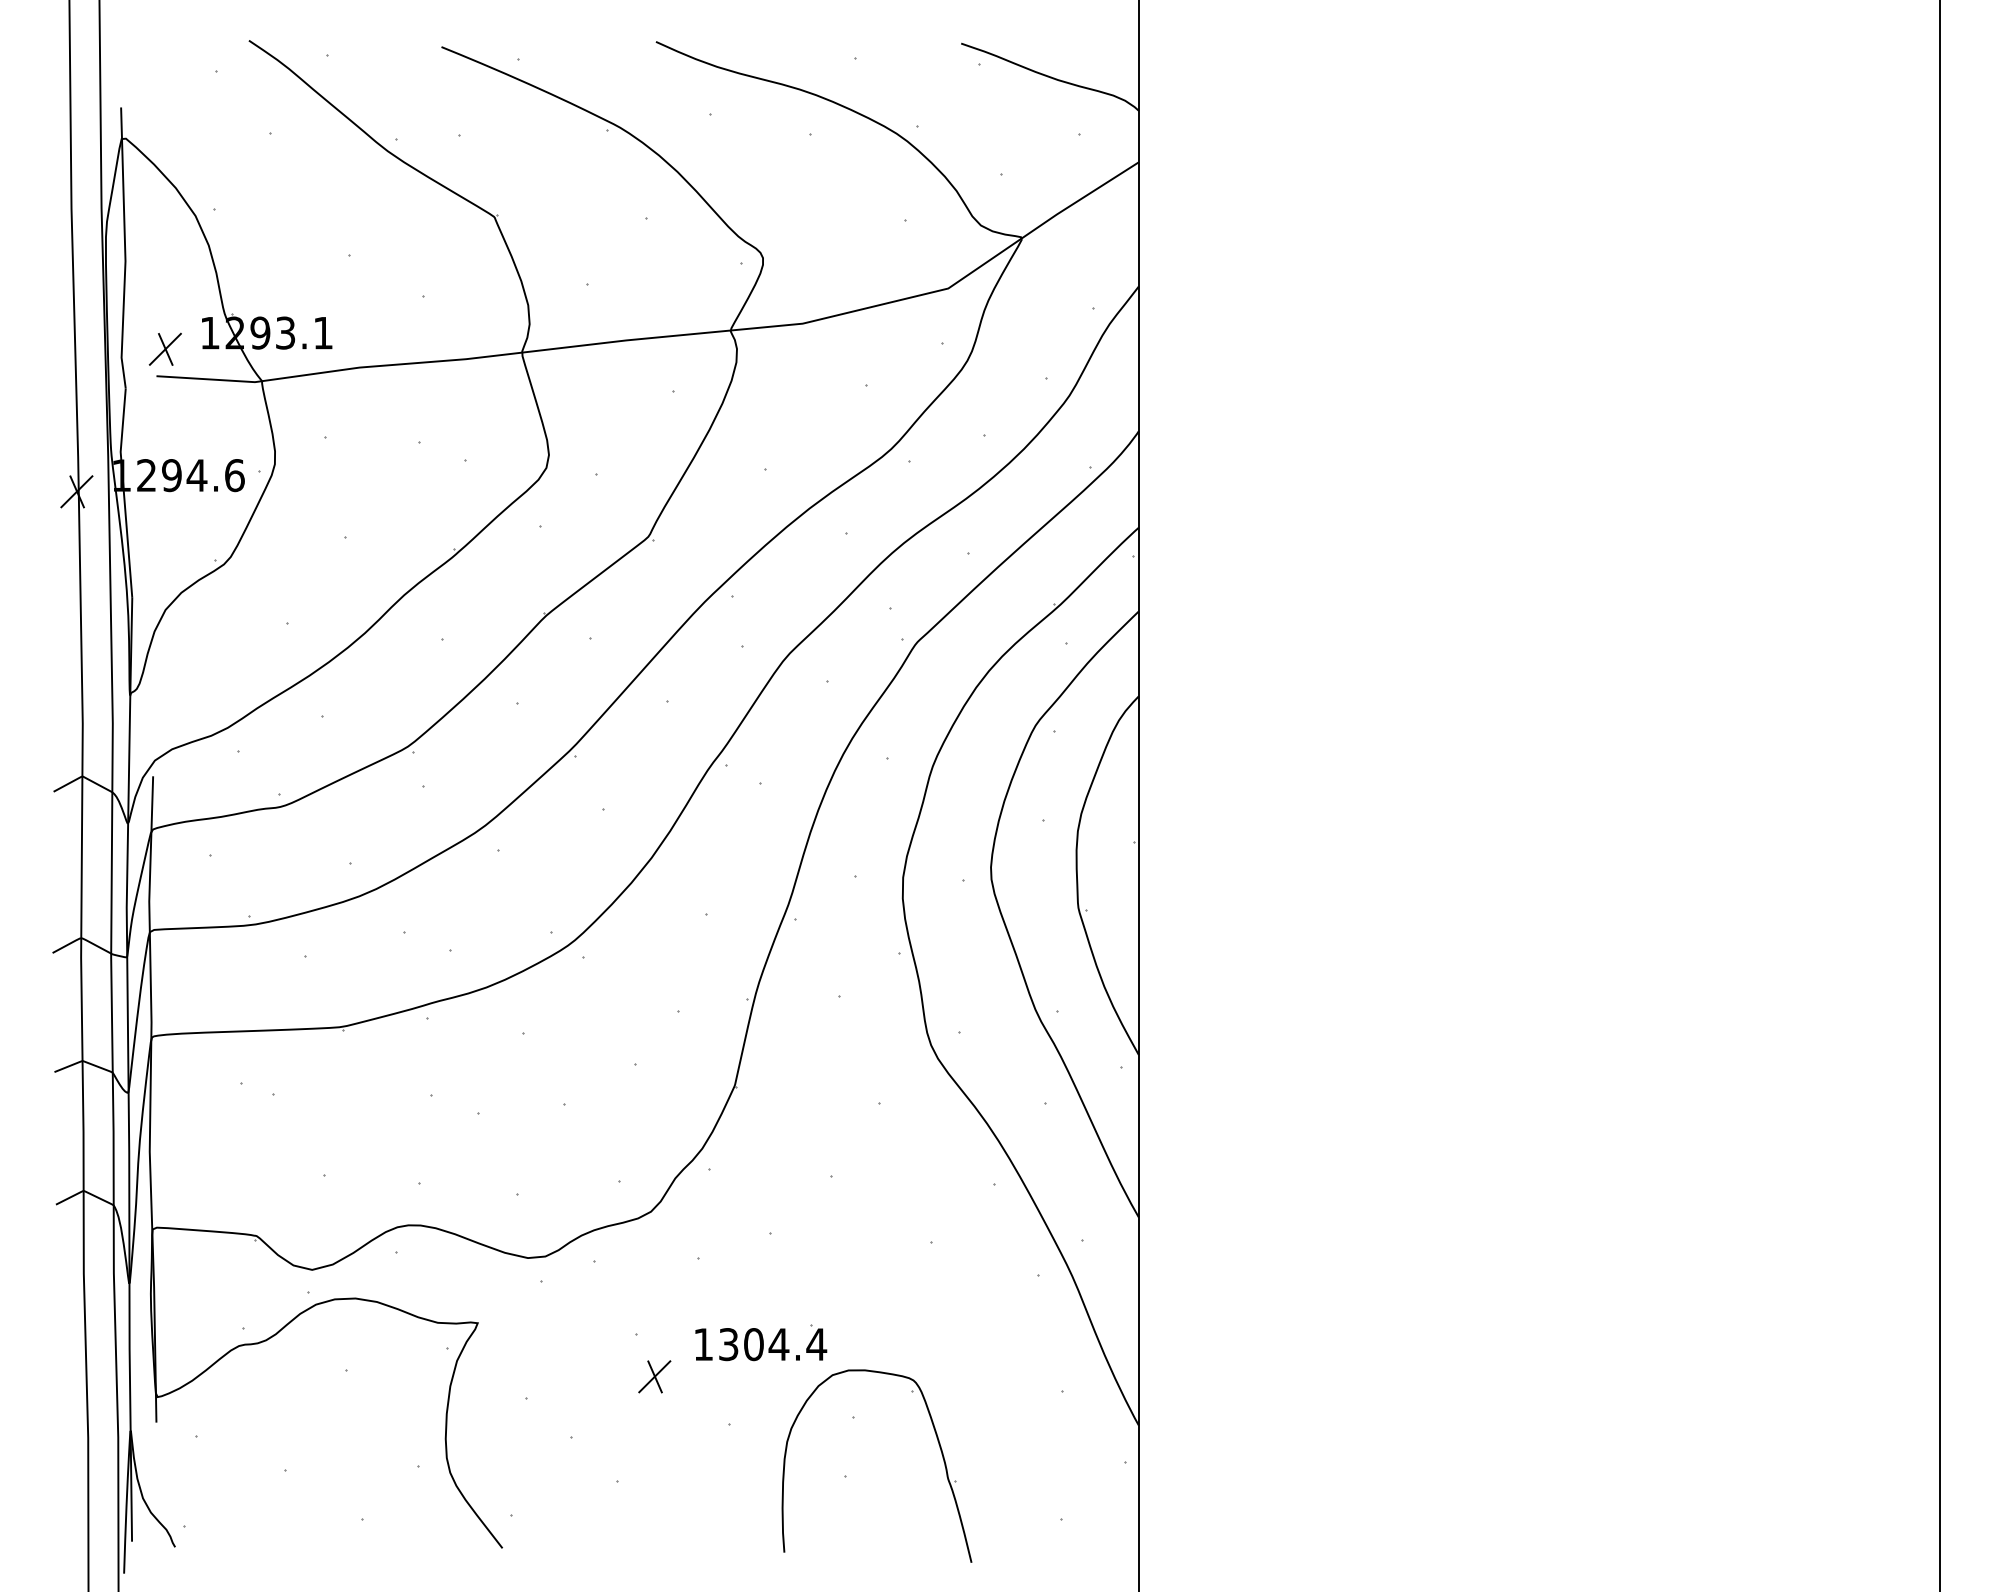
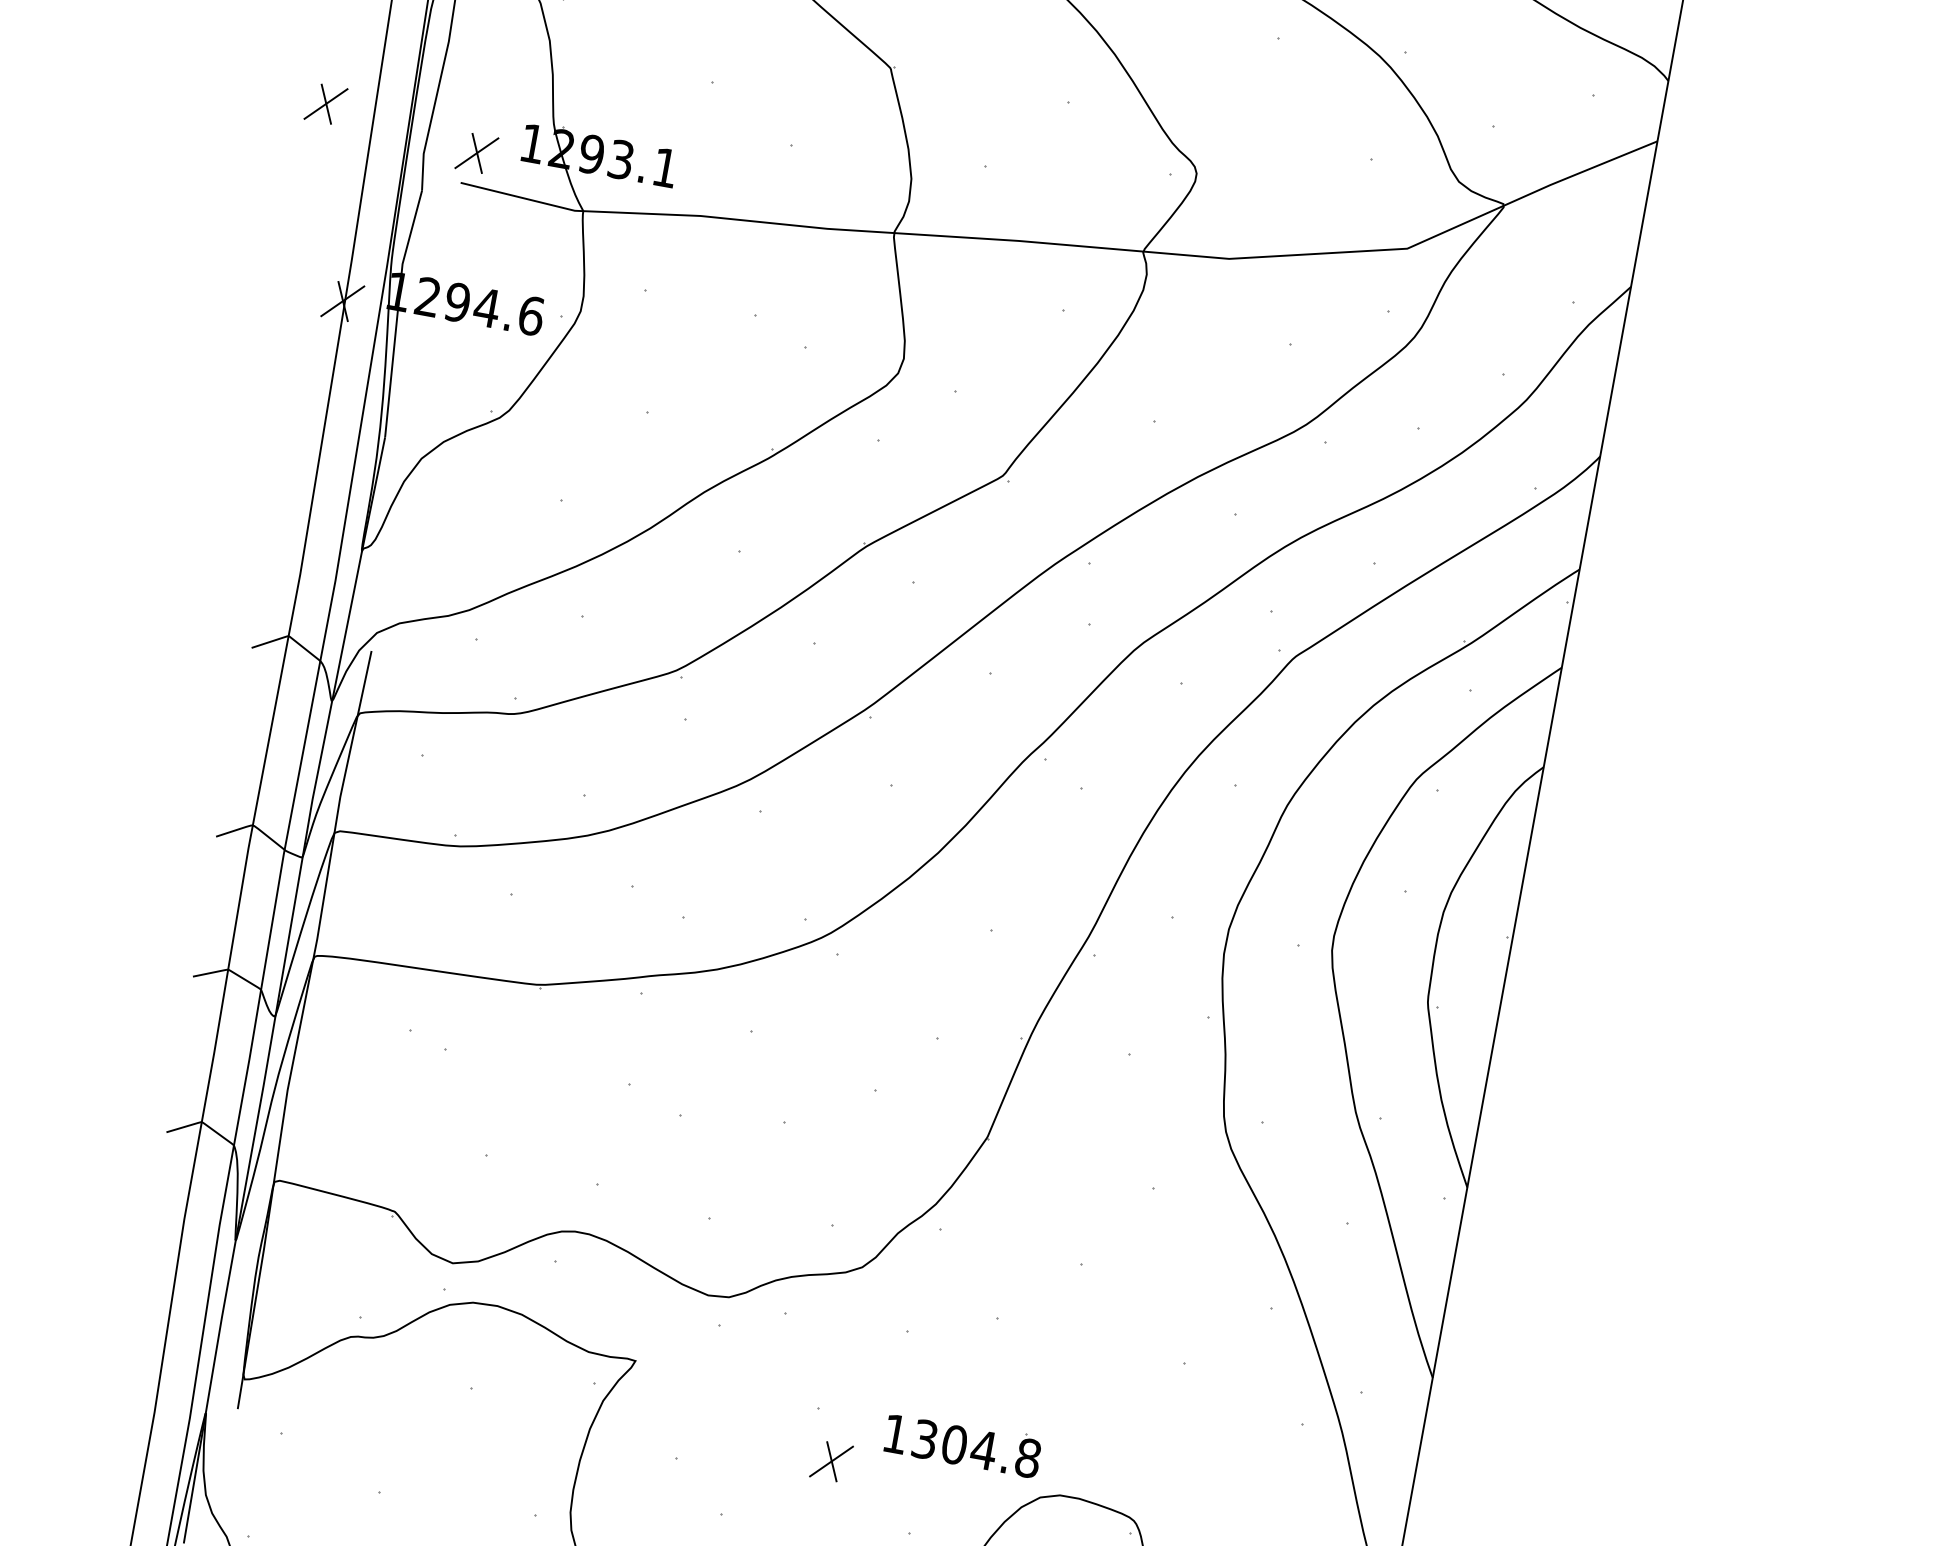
part: (32, 330) -> (325, 102), added
text: (816, 1344) -> (1027, 1458), 1304.4 -> 1304.8

